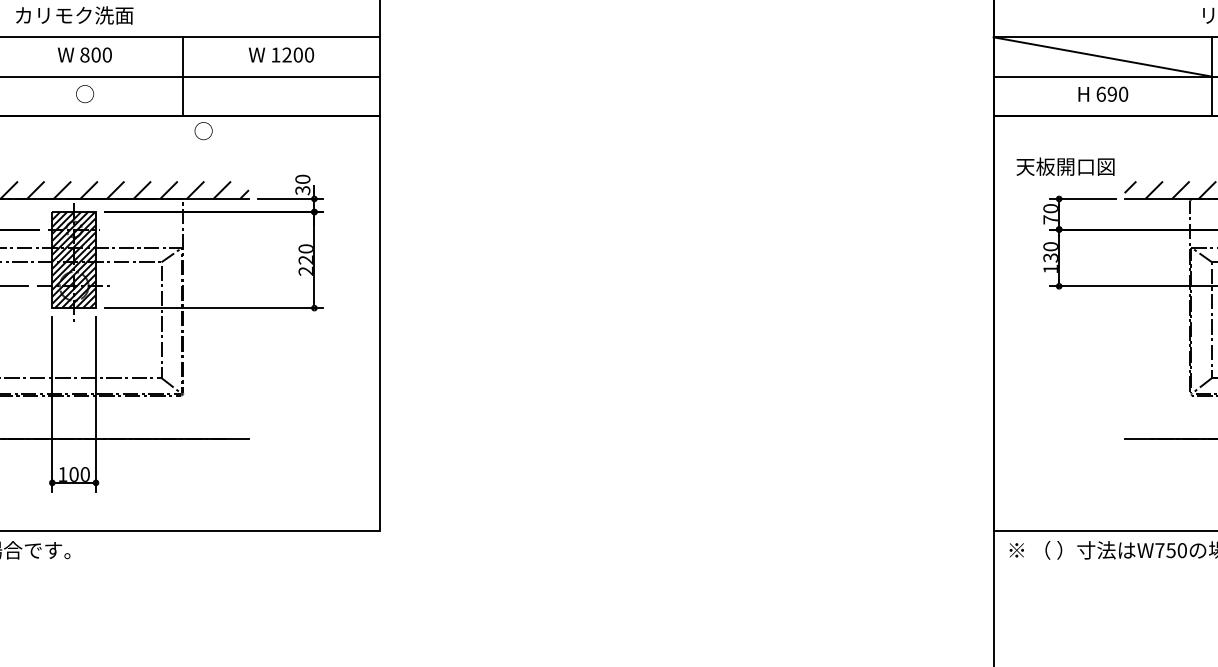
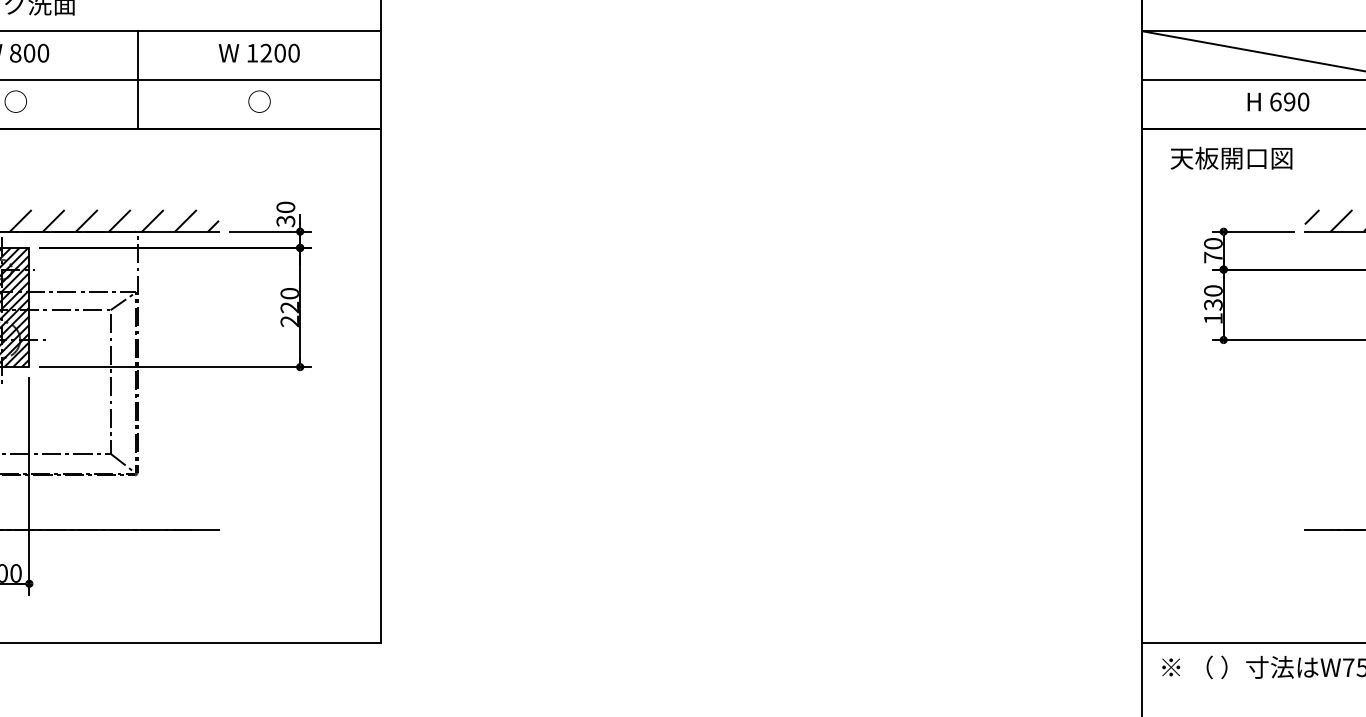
text: (203, 131) -> (259, 102), moved
text: (1065, 166) -> (1231, 157), moved

